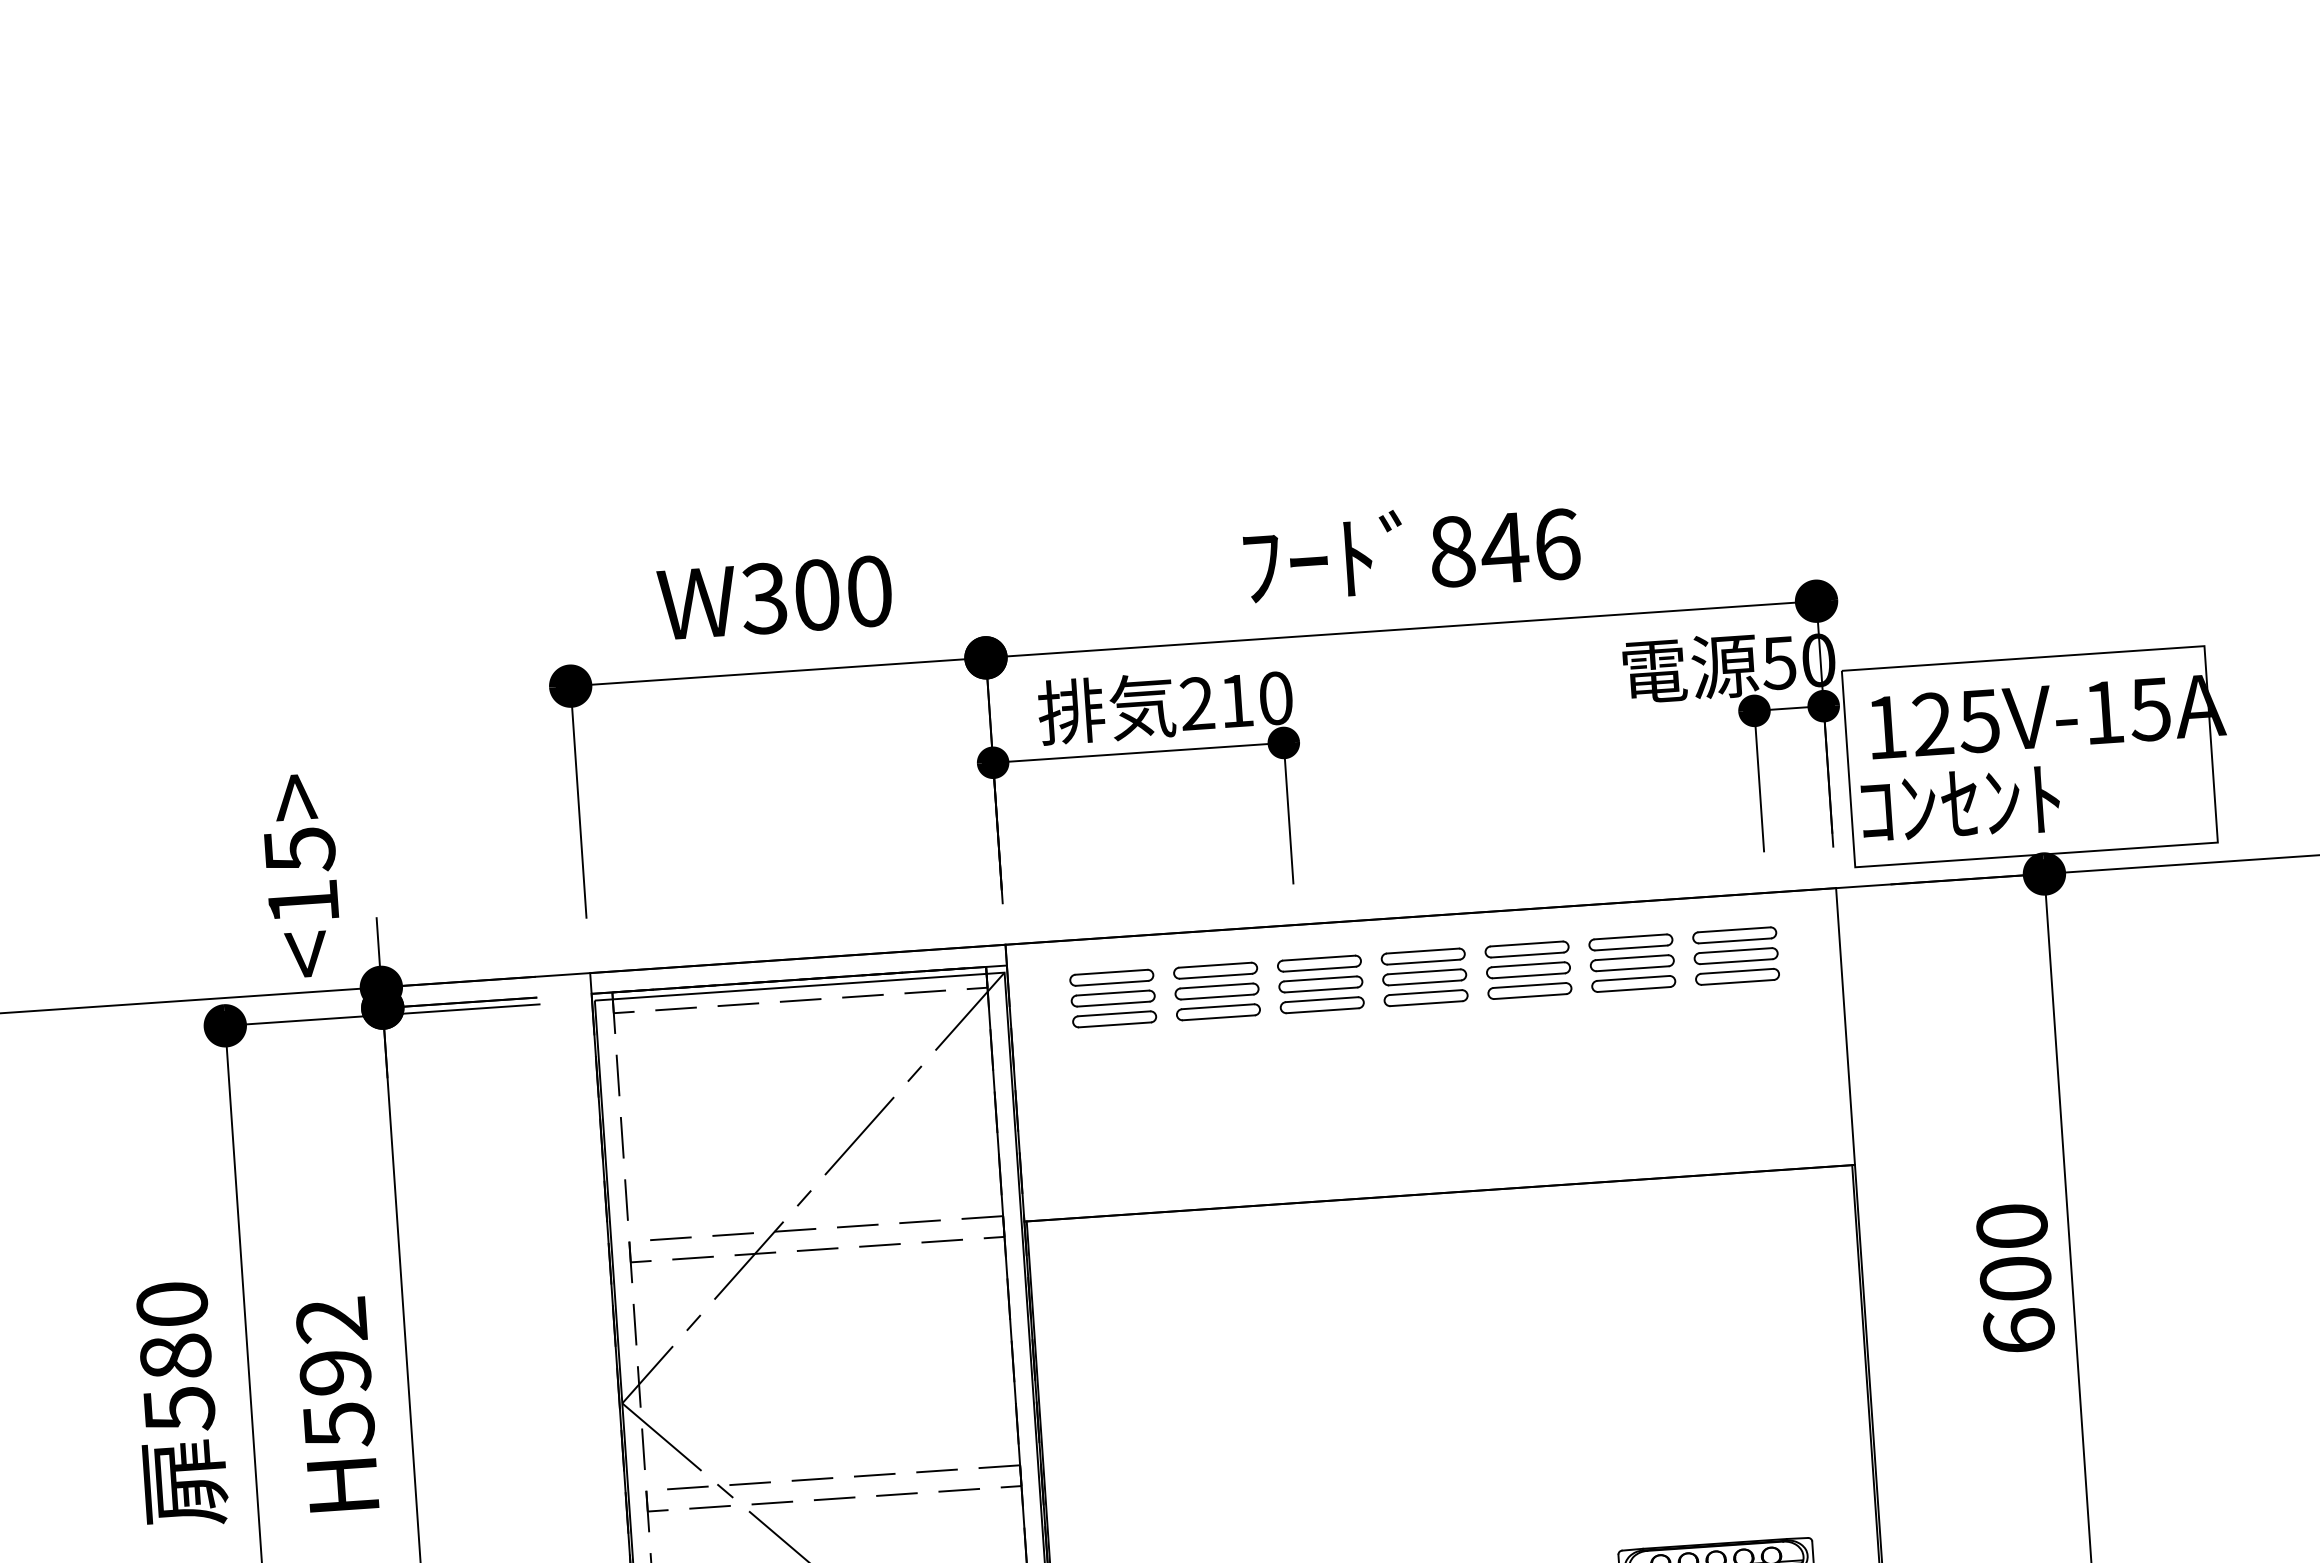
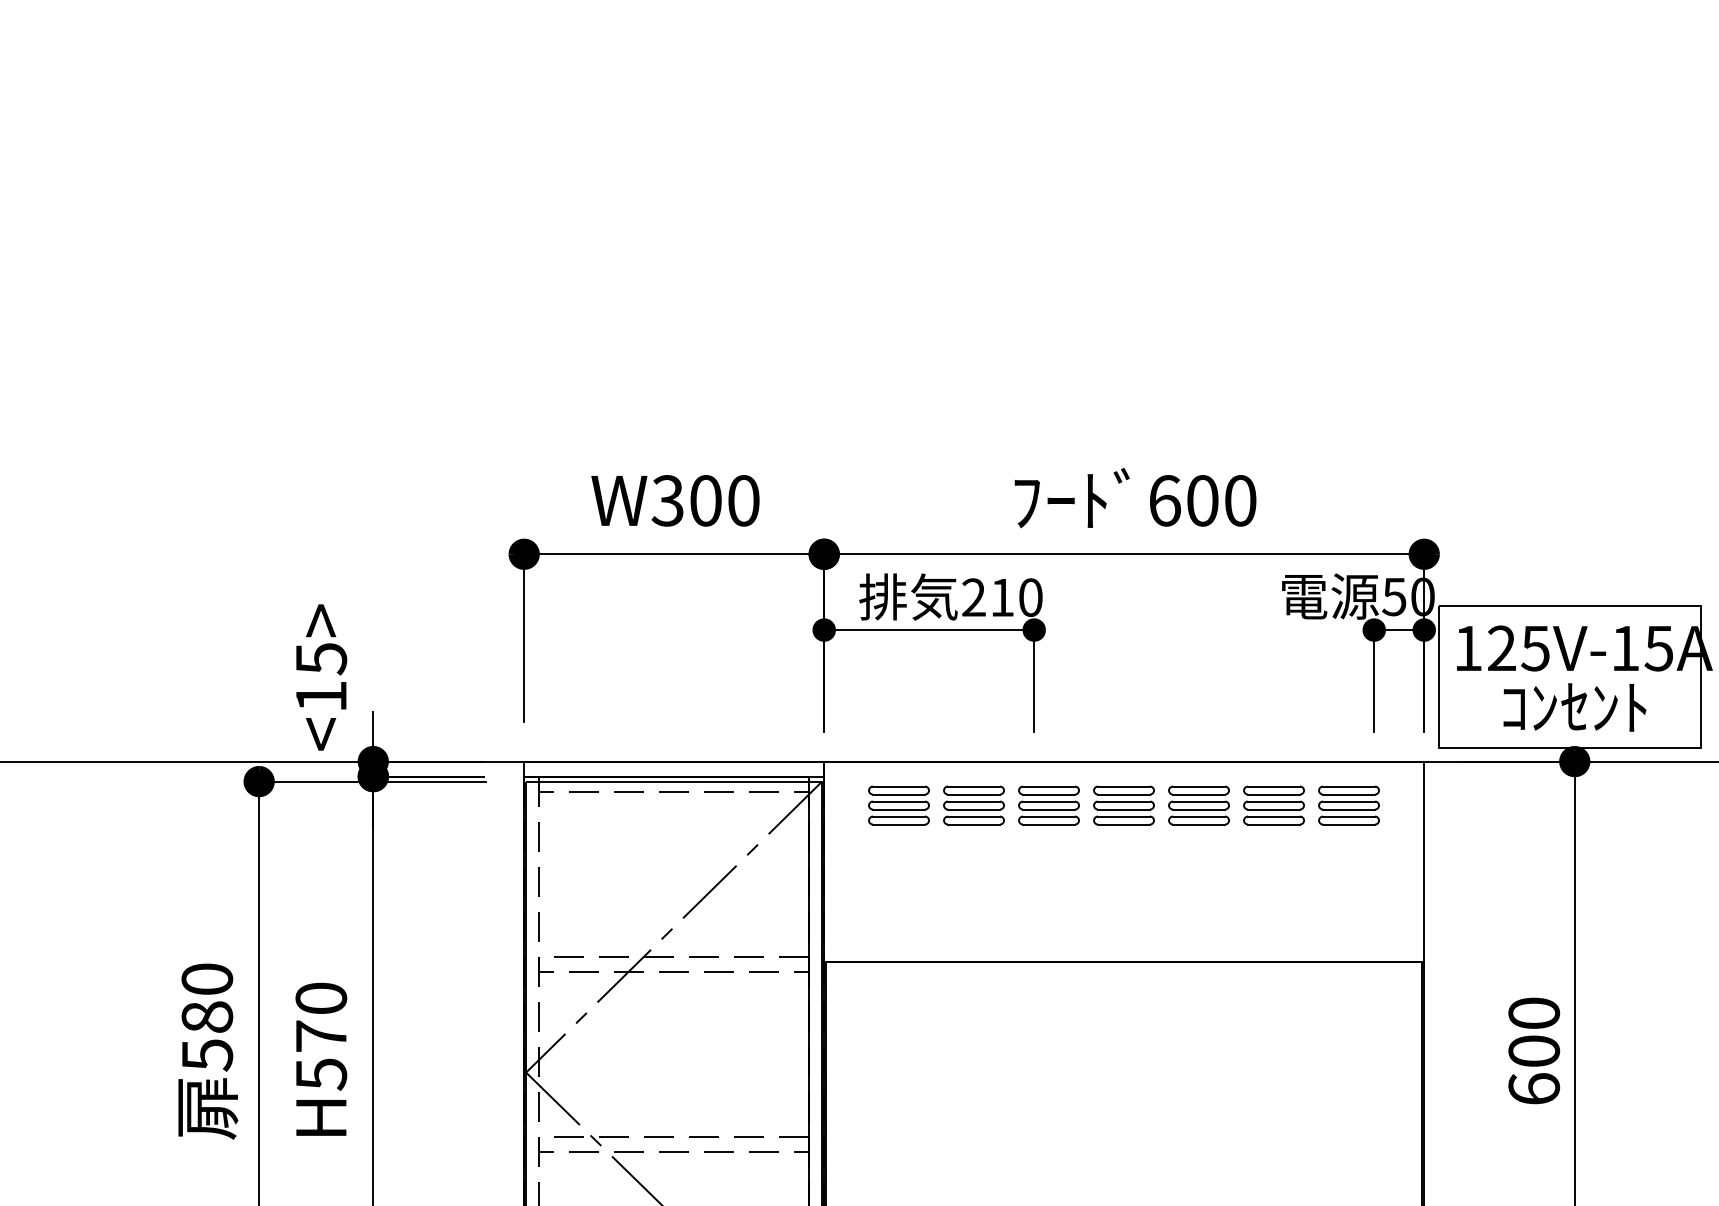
text: (1504, 547) -> (1202, 500), 846 -> 600
text: (1960, 804) -> (1574, 707), moved
text: (333, 1346) -> (321, 1017), H592 -> H570

